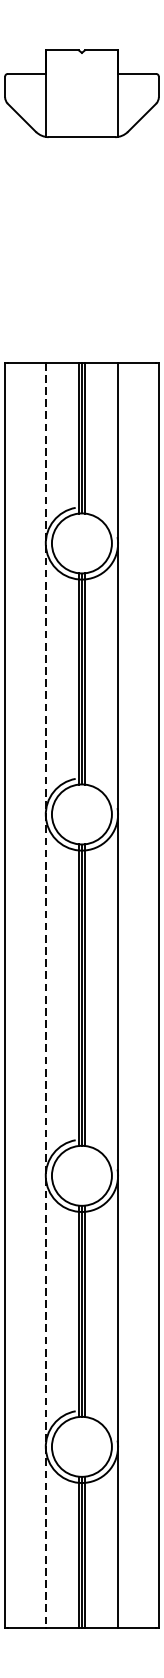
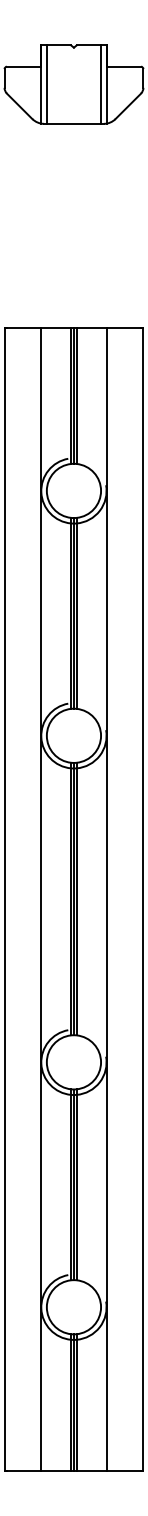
line: (51, 93) -> (46, 84), added
line: (112, 93) -> (101, 84), added
line: (46, 995) -> (41, 899), dashed -> solid

